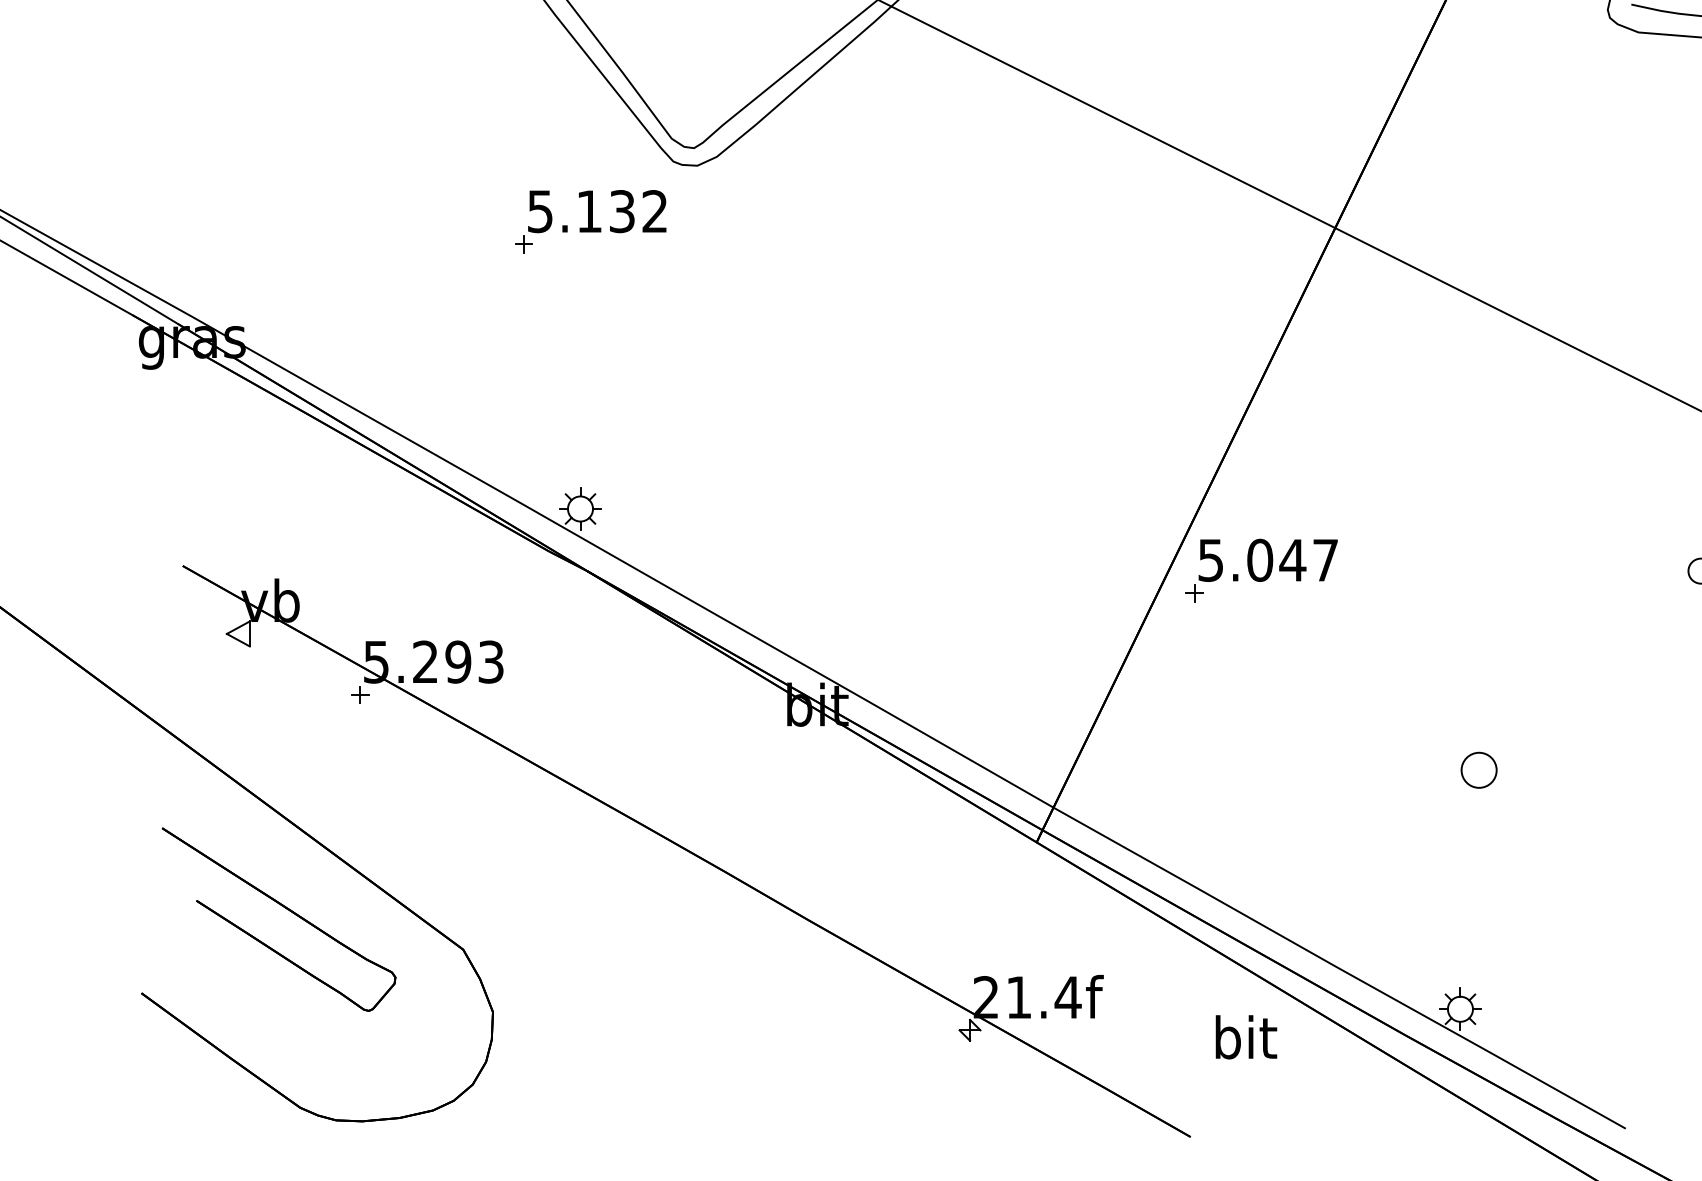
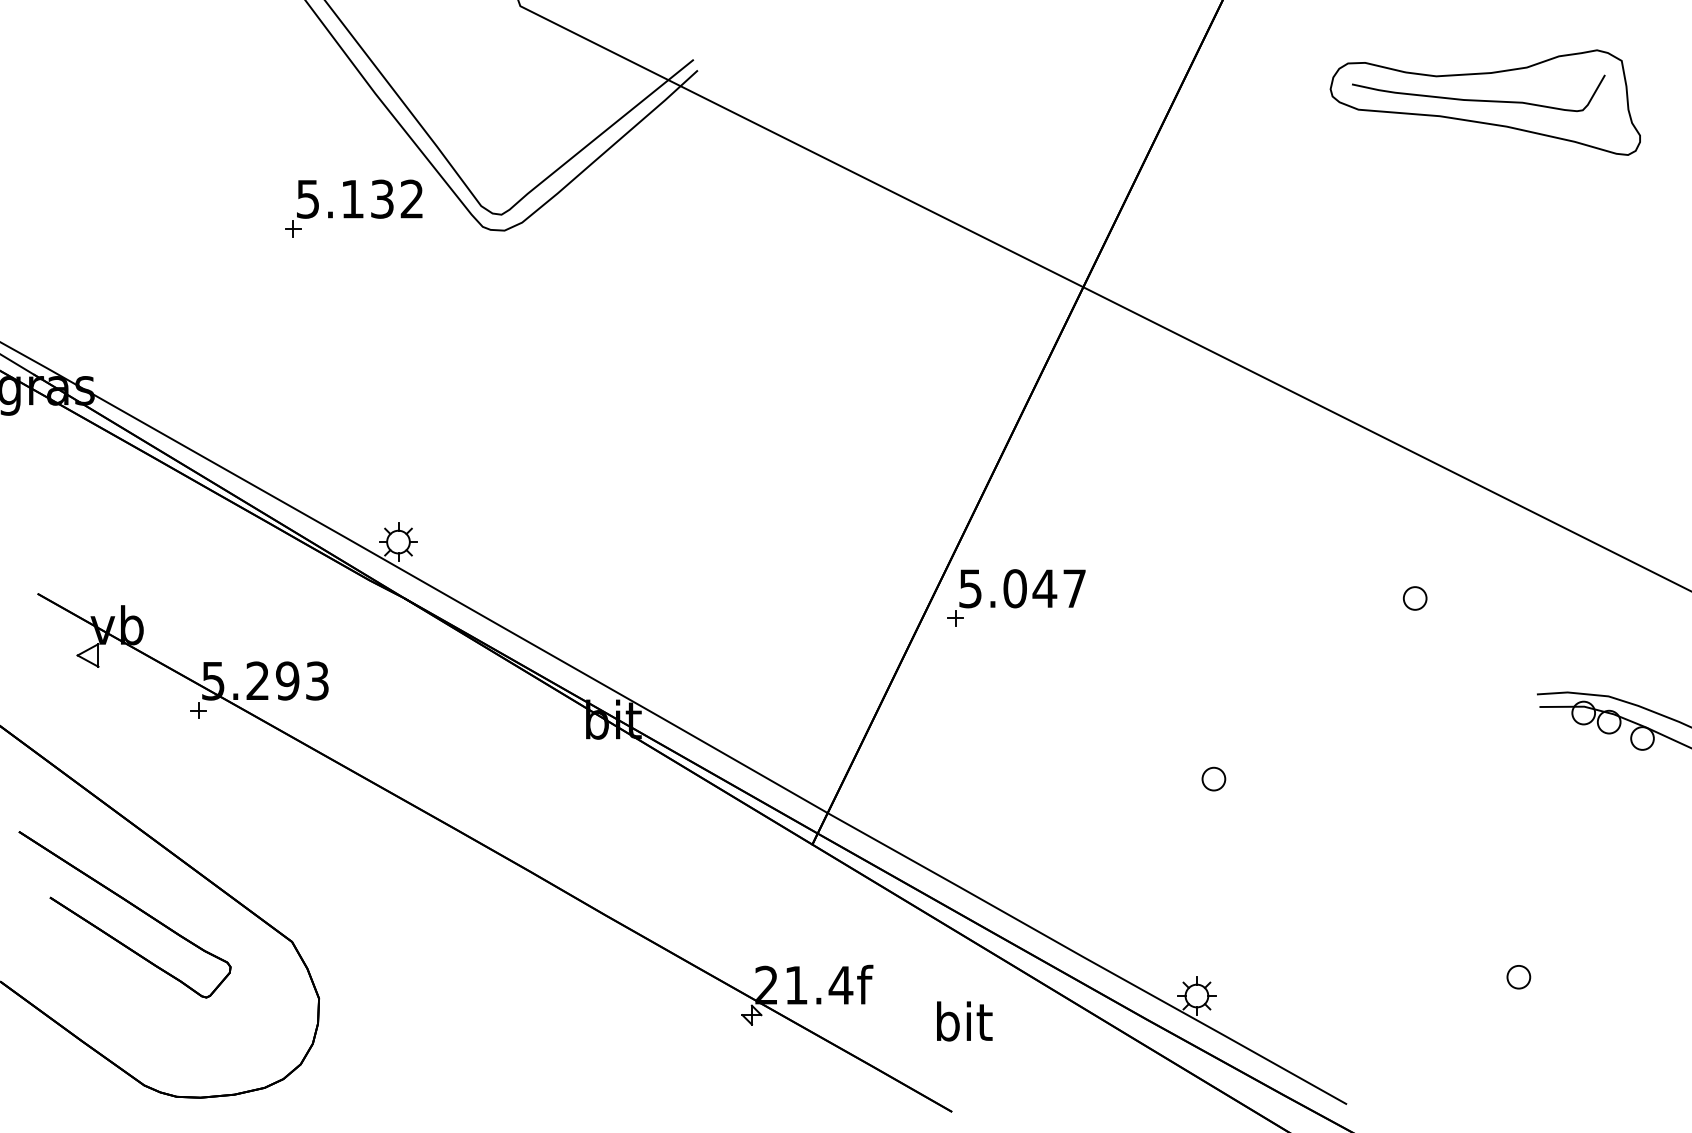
part: (590, 221) -> (353, 208), moved
part: (1478, 769) -> (1213, 778), size x0.71
text: (1246, 1037) -> (964, 1021), moved

